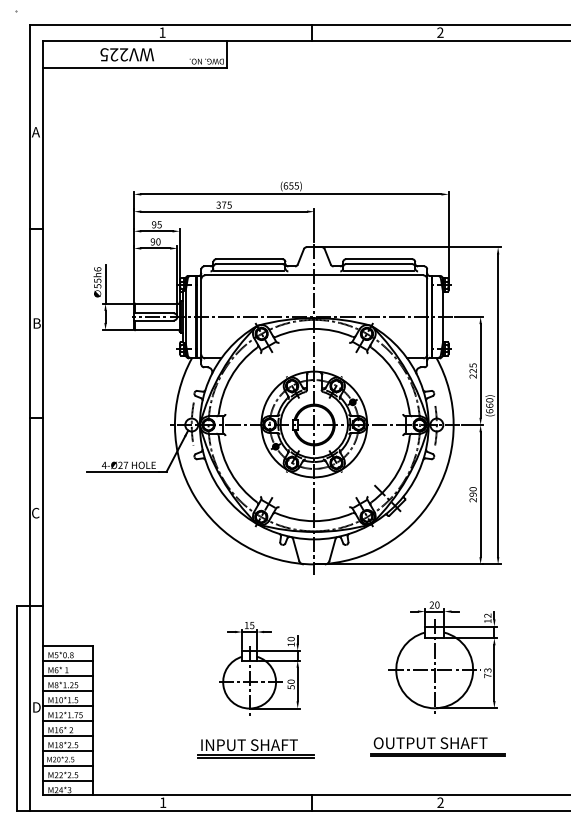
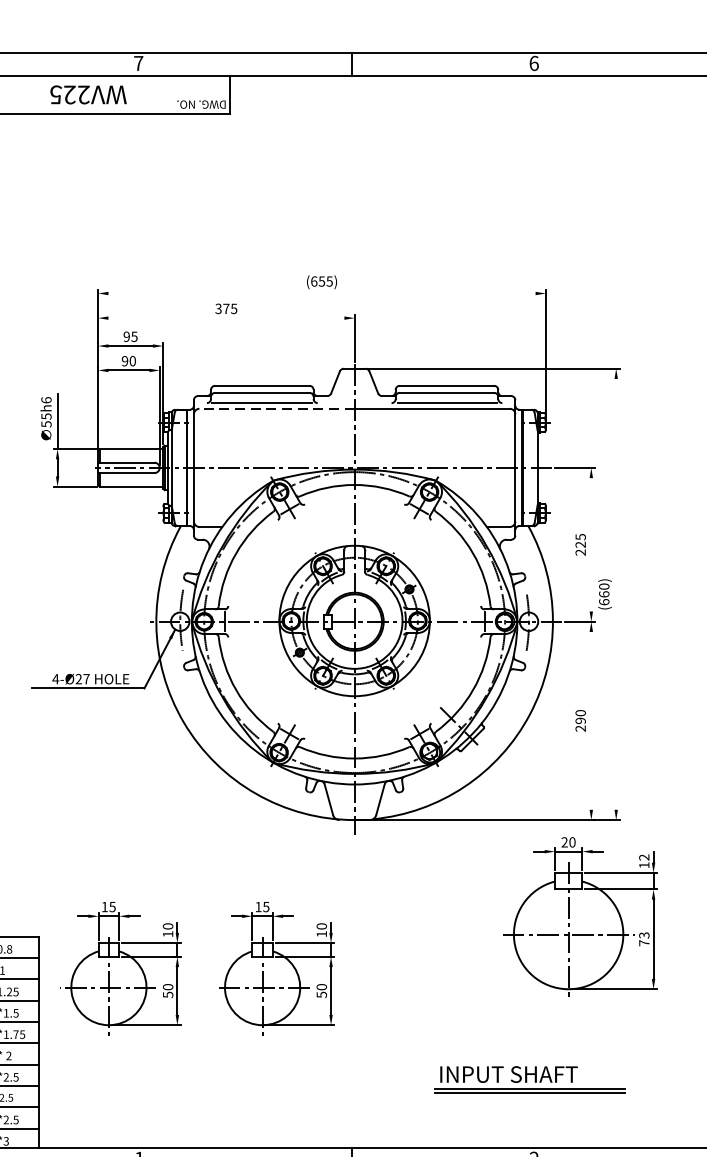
text: (162, 32) -> (138, 63), 1 -> 7
text: (440, 32) -> (534, 63), 2 -> 6
line: (291, 194) -> (322, 293), removed
line: (224, 211) -> (226, 317), removed
line: (259, 275) -> (276, 408), solid -> dashed
line: (480, 370) -> (591, 544), removed
line: (498, 405) -> (616, 593), removed
line: (480, 494) -> (591, 720), removed
part: (442, 657) -> (579, 916), moved
part: (151, 668) -> (122, 968), added
text: (430, 743) -> (519, 1074), OUTPUT SHAFT -> INPUT SHAFT
part: (255, 748) -> (270, 1082), removed

